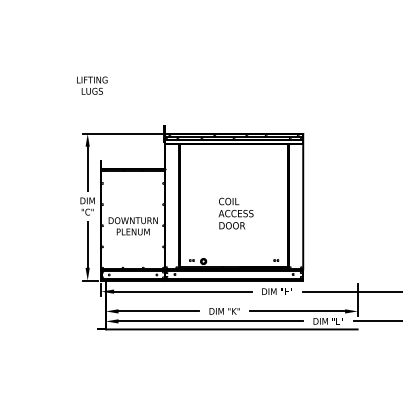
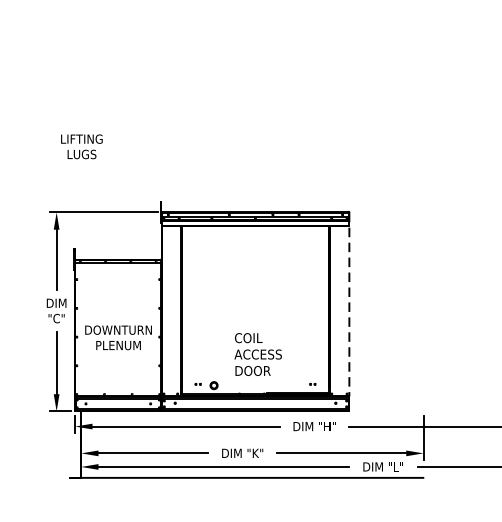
text: (92, 85) -> (82, 146), moved
line: (303, 201) -> (349, 304), solid -> dashed
text: (235, 213) -> (257, 354), moved

